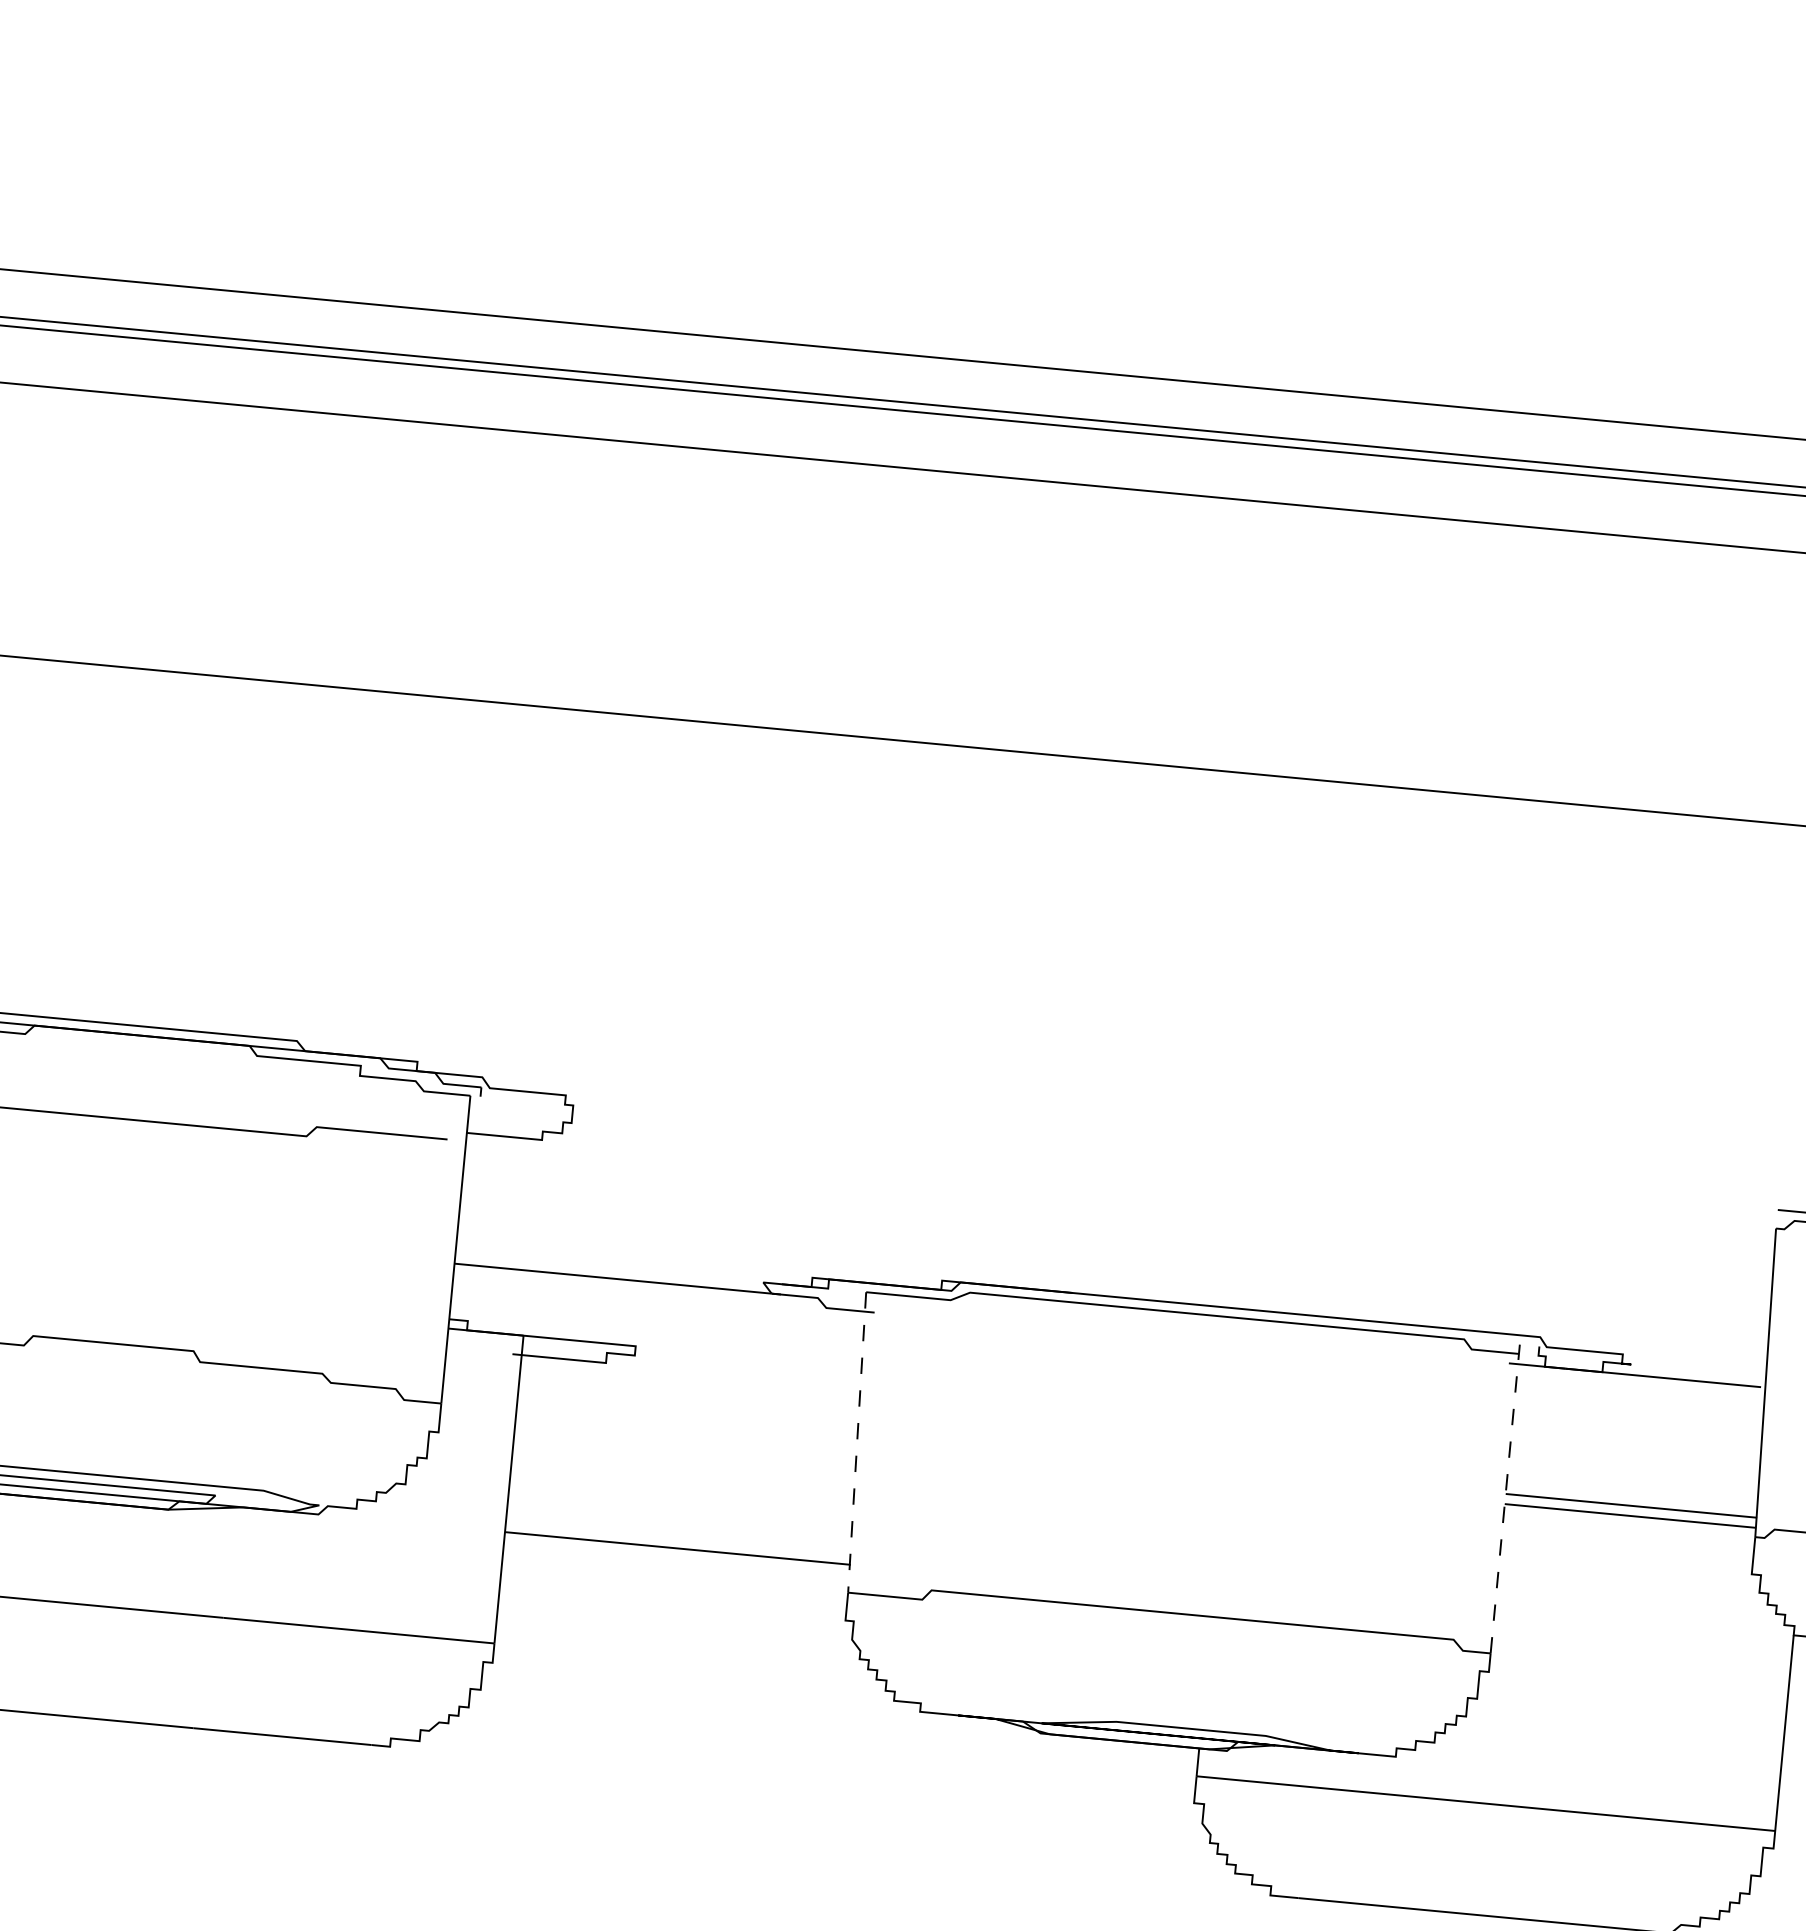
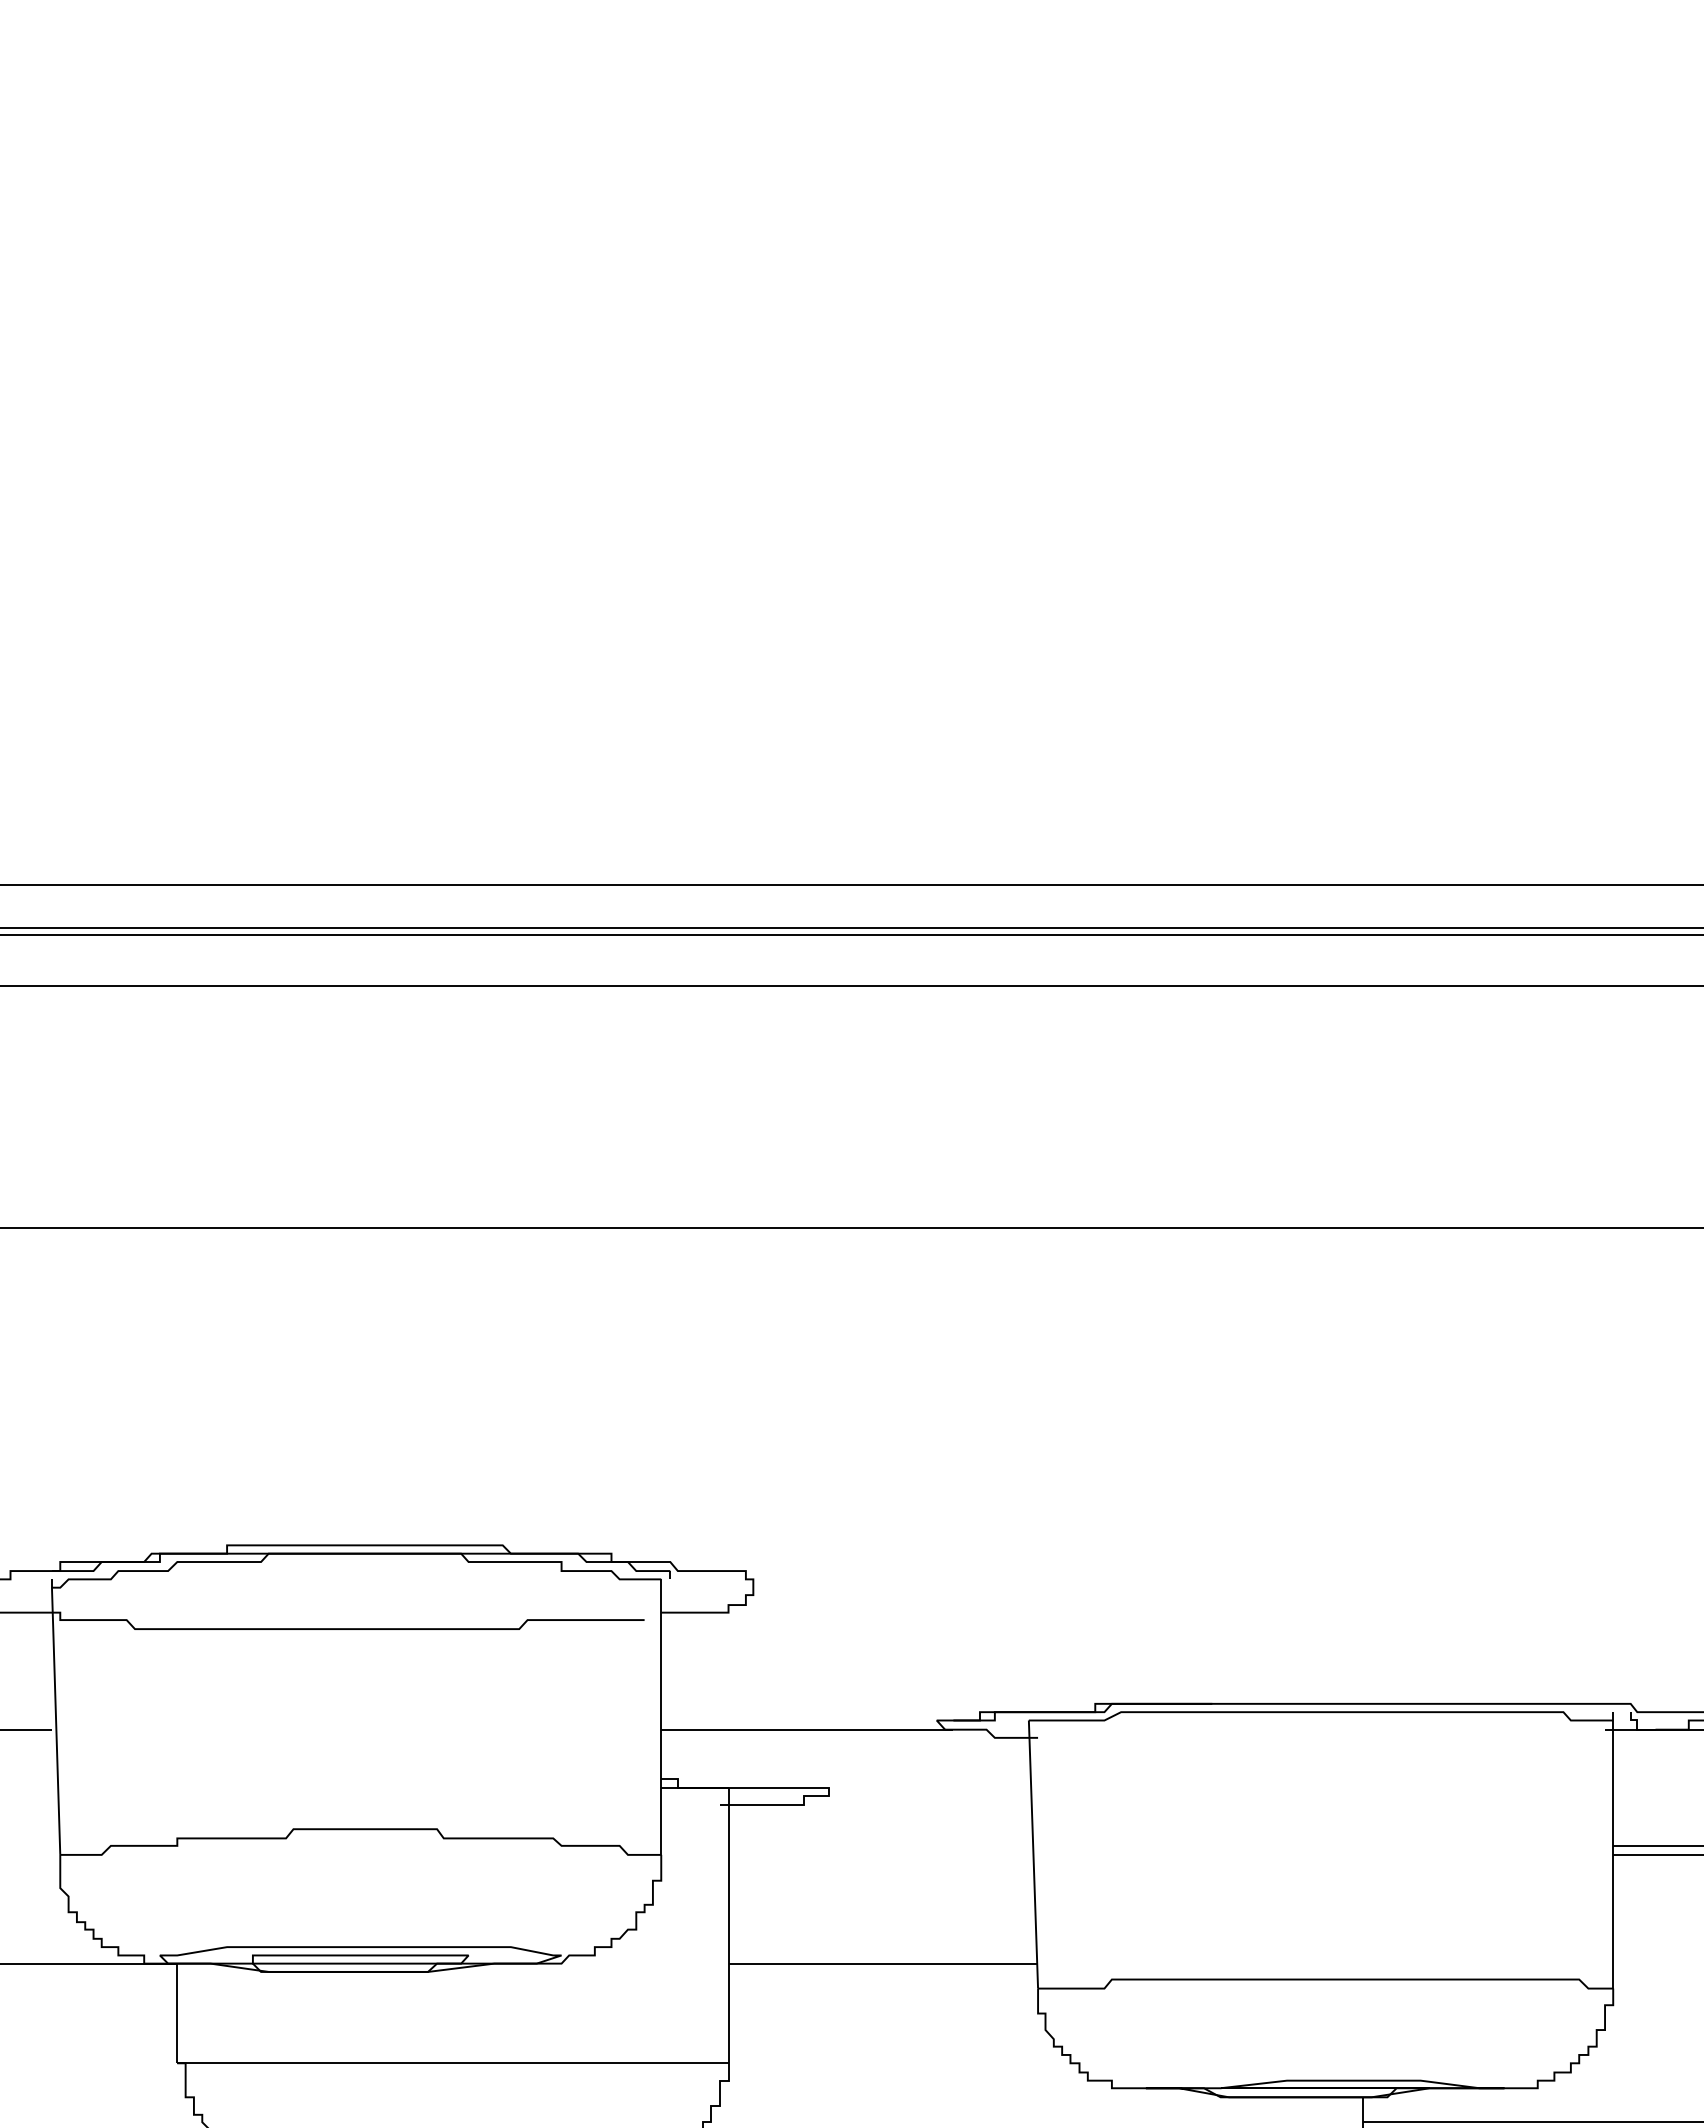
line: (857, 1443) -> (1033, 1855), dashed -> solid
line: (1505, 1503) -> (1613, 1854), dashed -> solid

